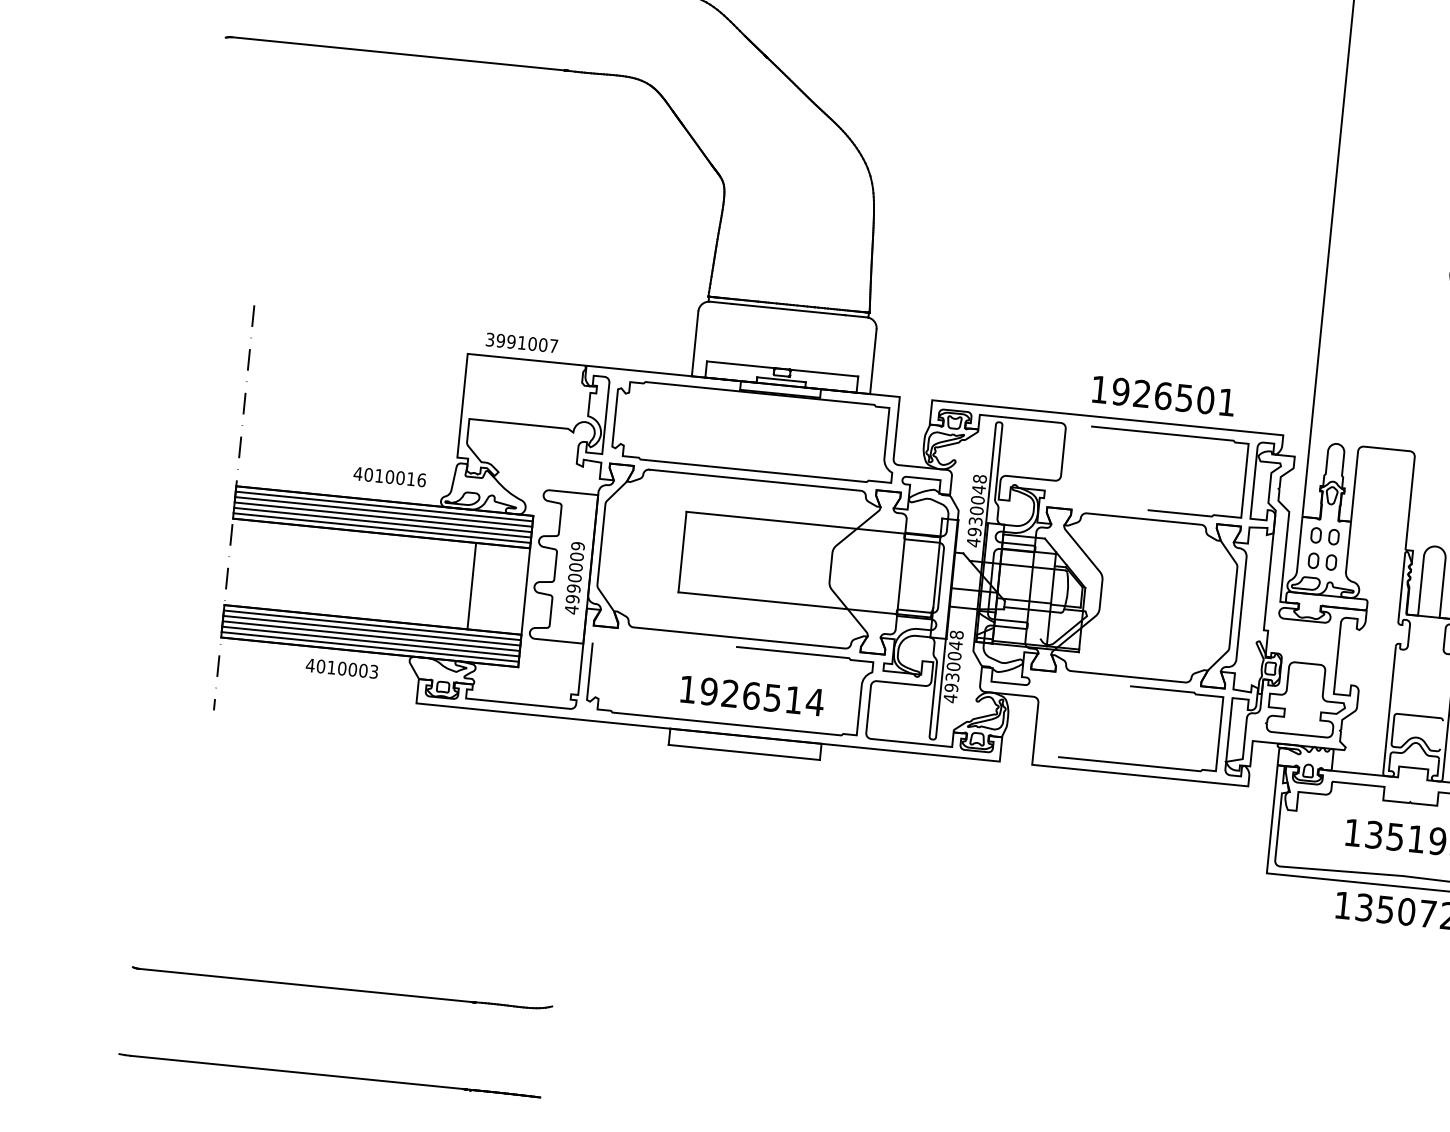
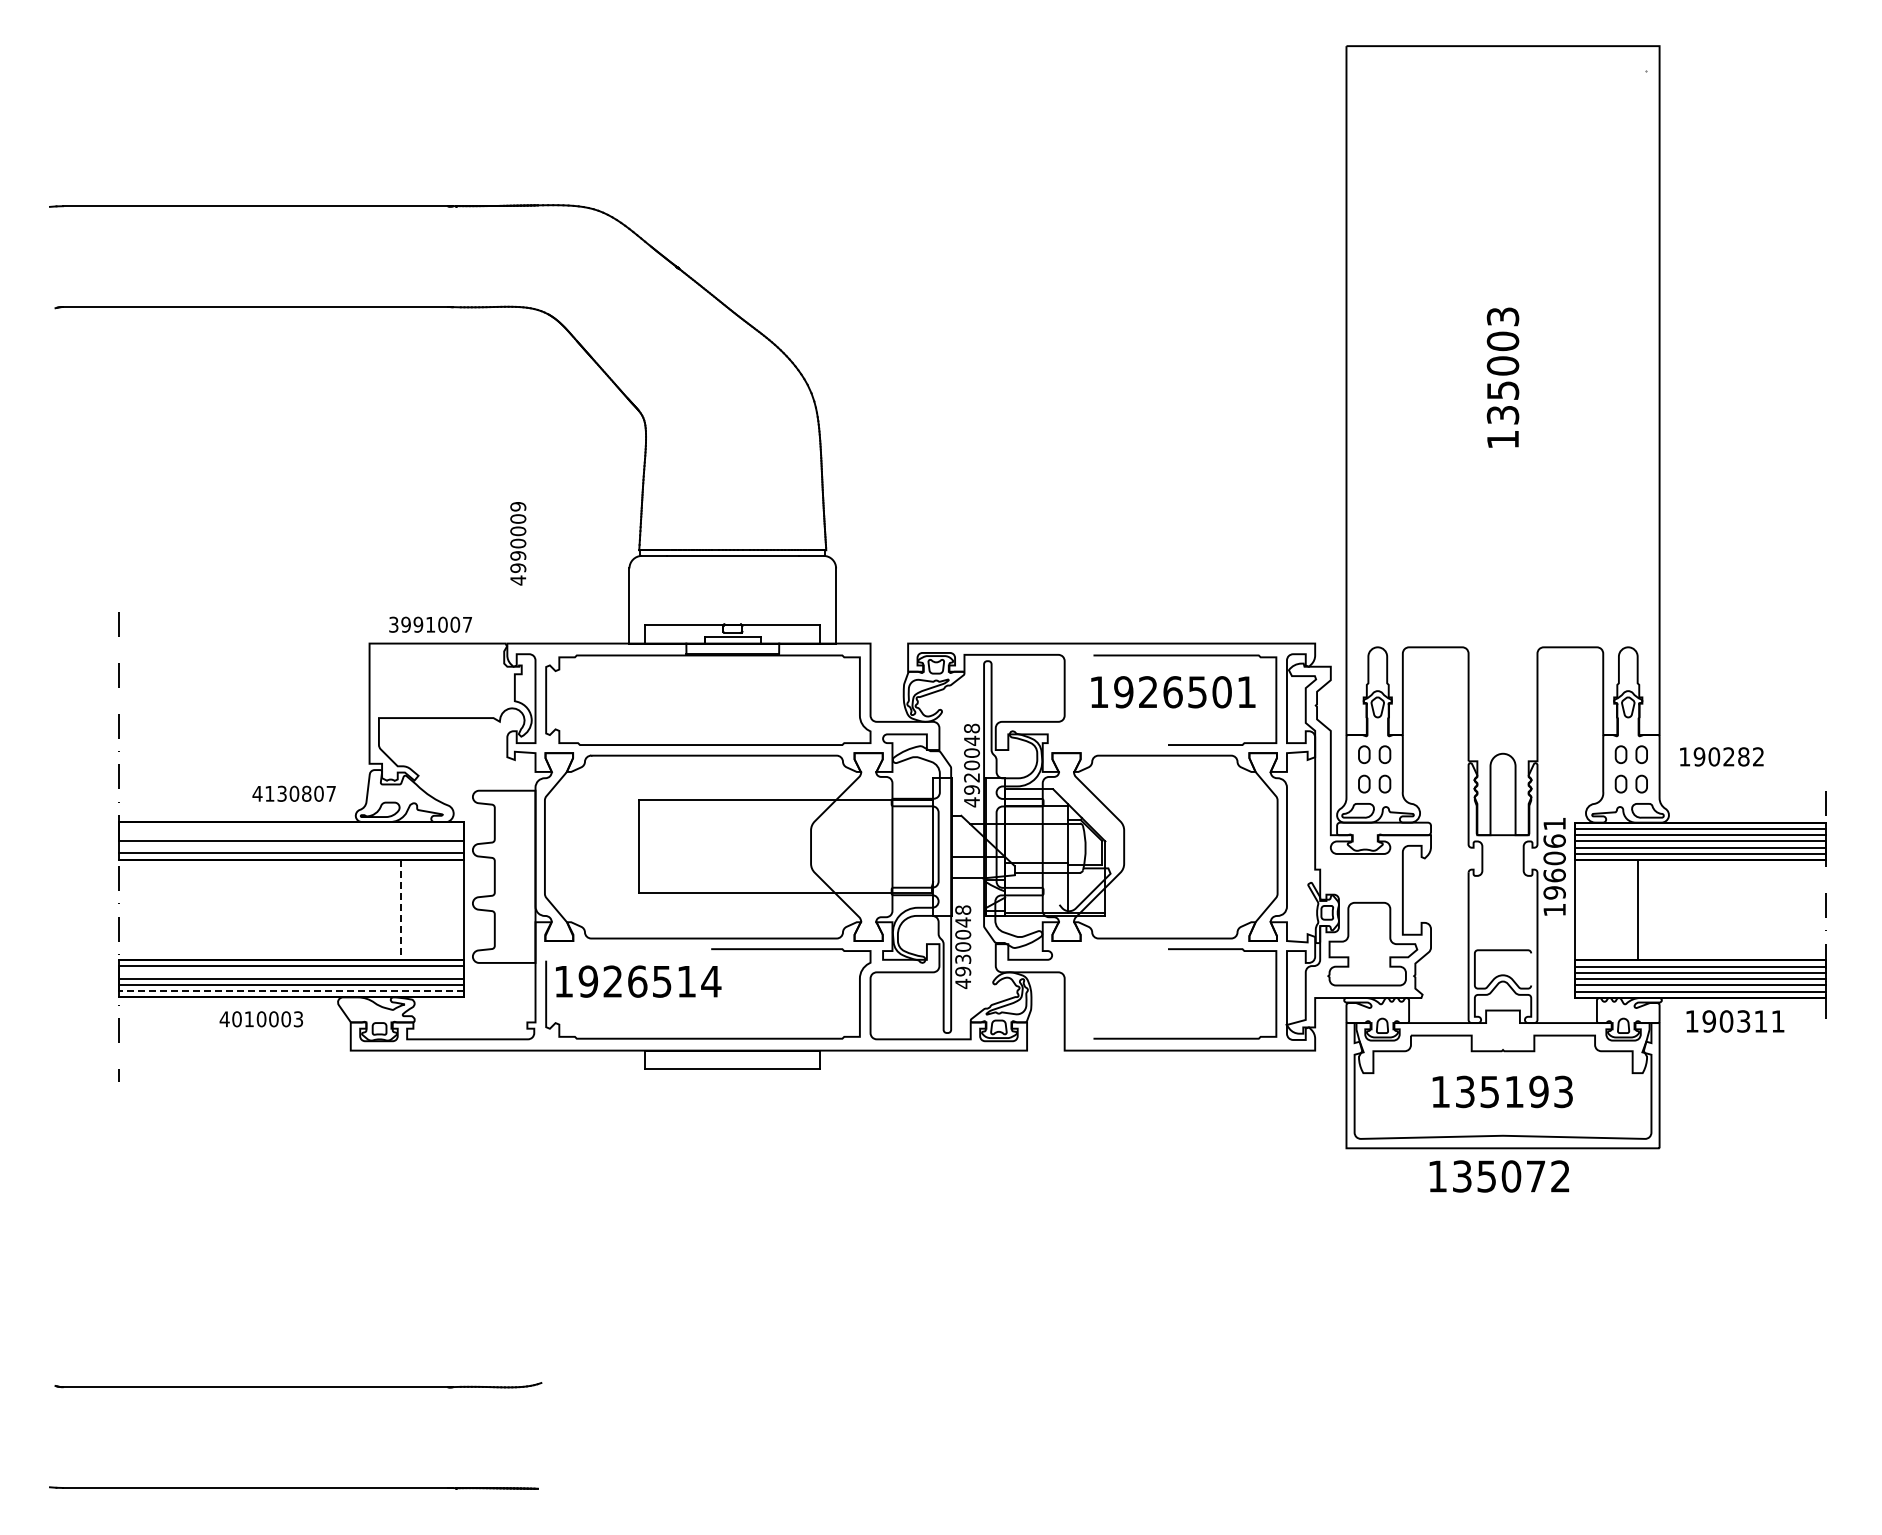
text: (1163, 396) -> (1173, 692), moved
text: (395, 477) -> (300, 793), 4010016 -> 4130807
line: (384, 506) -> (291, 828), removed
line: (383, 511) -> (291, 834), removed
text: (976, 521) -> (972, 777), 4930048 -> 4920048
line: (382, 523) -> (291, 847), removed
text: (575, 577) -> (518, 543), moved
line: (471, 586) -> (400, 910), solid -> dashed
line: (372, 630) -> (291, 972), removed
line: (369, 647) -> (290, 991), solid -> dashed
text: (752, 695) -> (638, 981), moved

